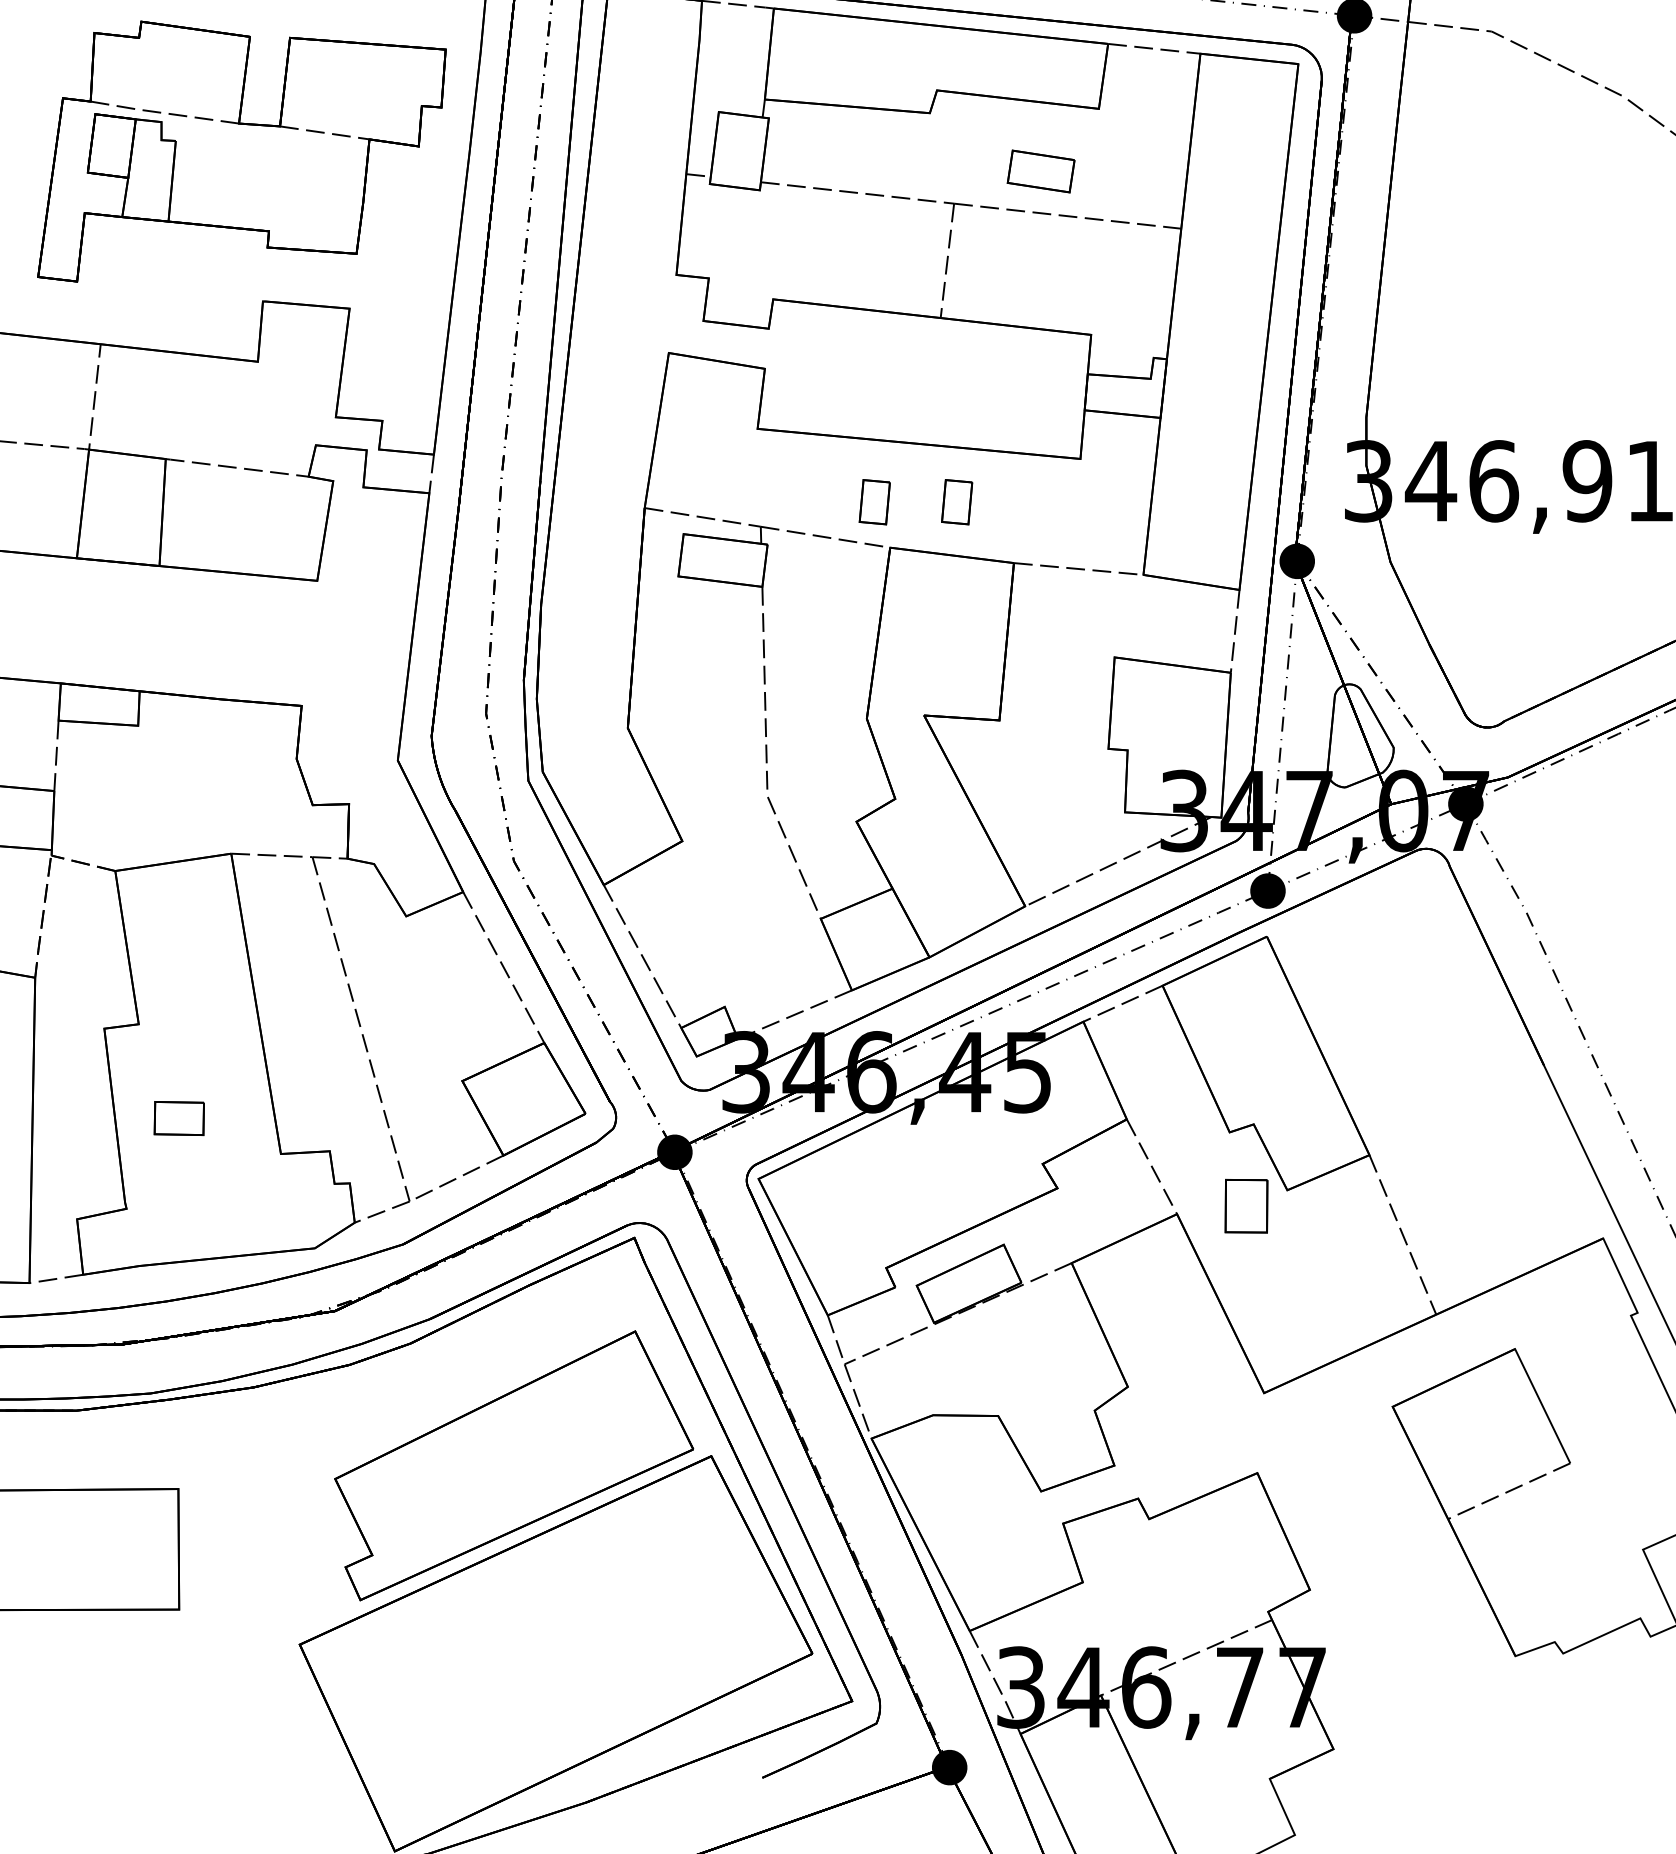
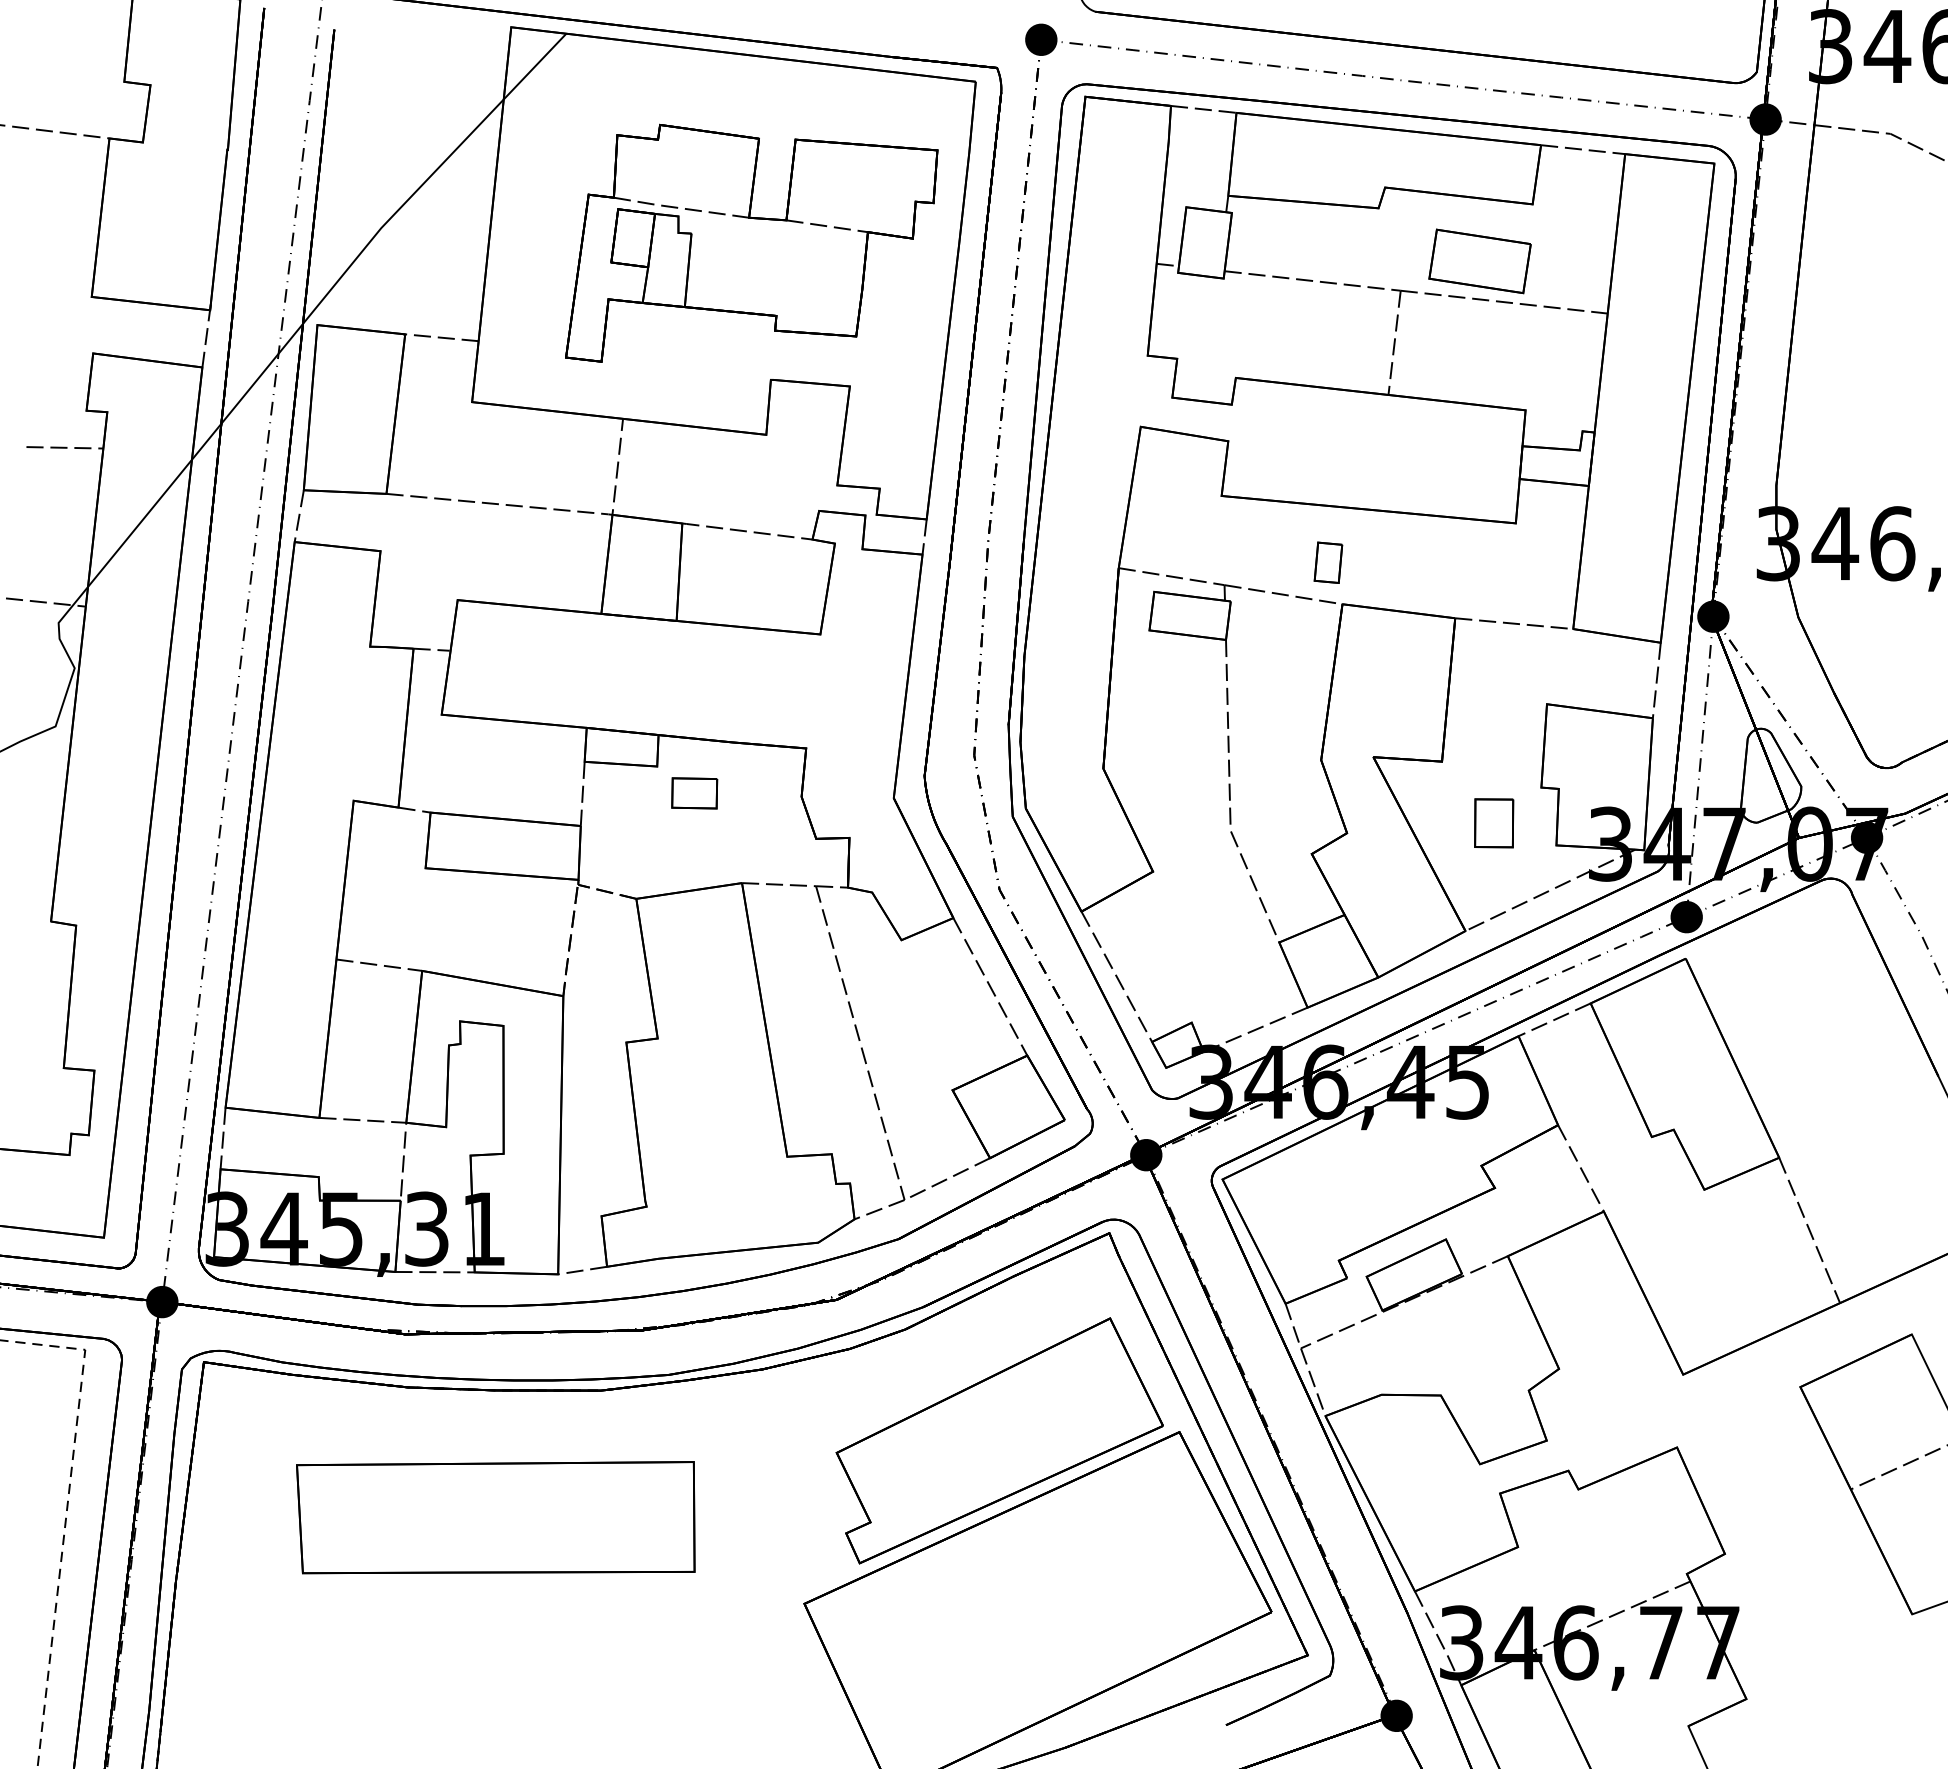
part: (1040, 171) -> (1479, 261), size x1.67
part: (957, 501) -> (1403, 562), removed
part: (179, 1118) -> (694, 793), moved
part: (1246, 1206) -> (1494, 823), moved

